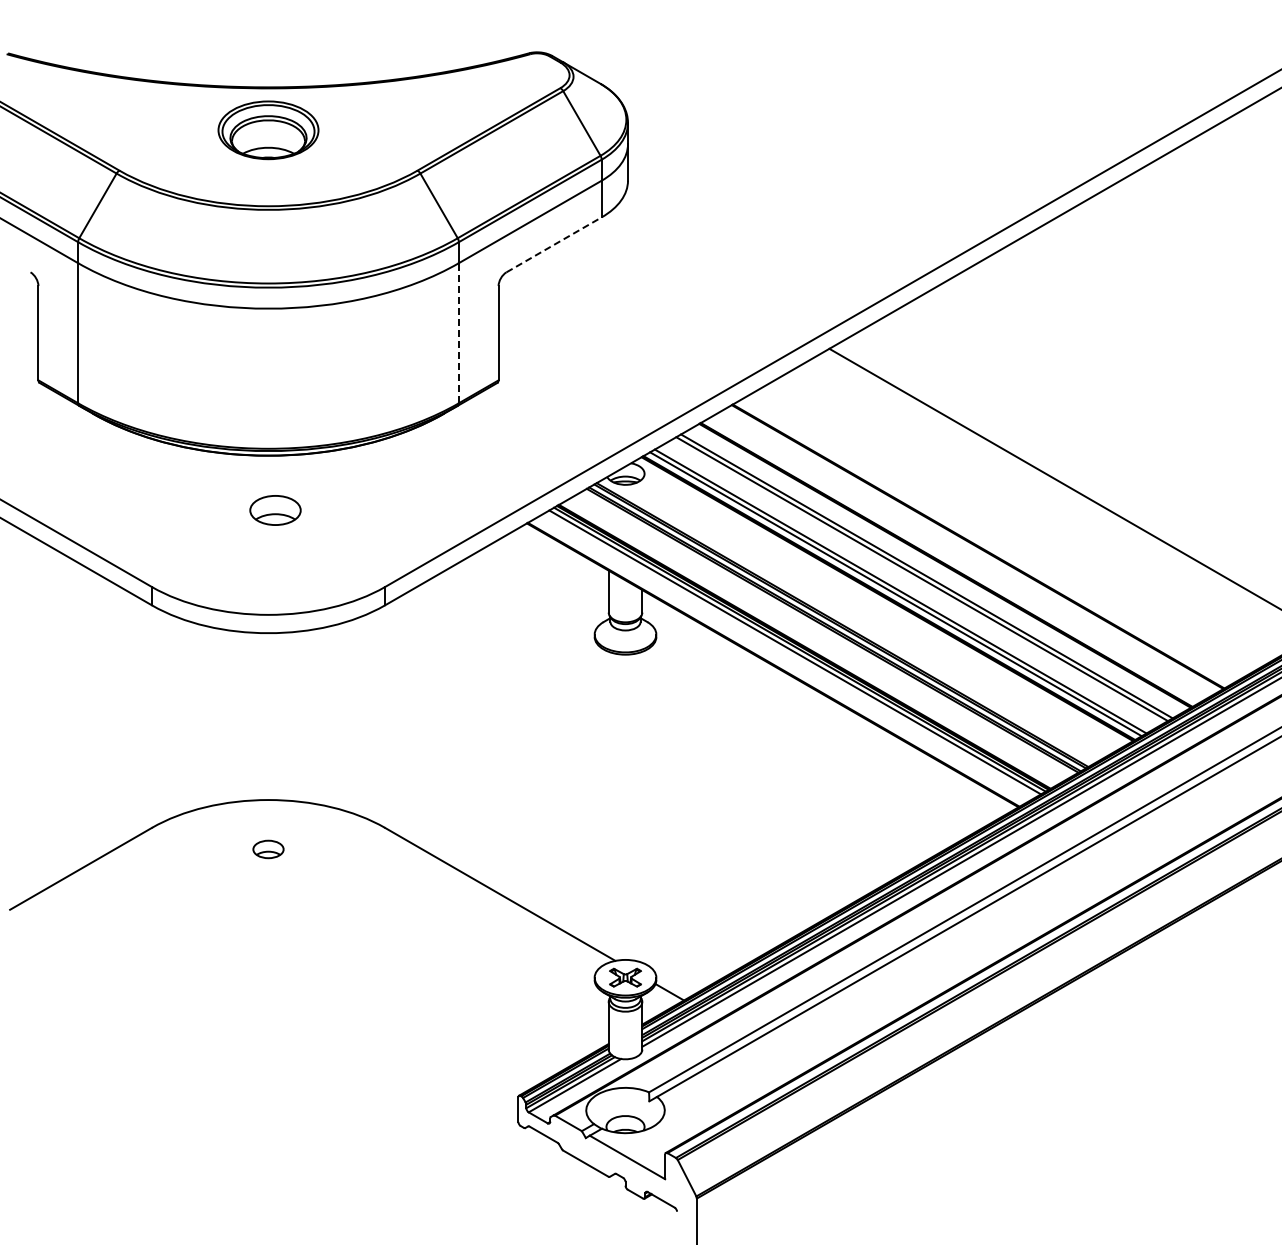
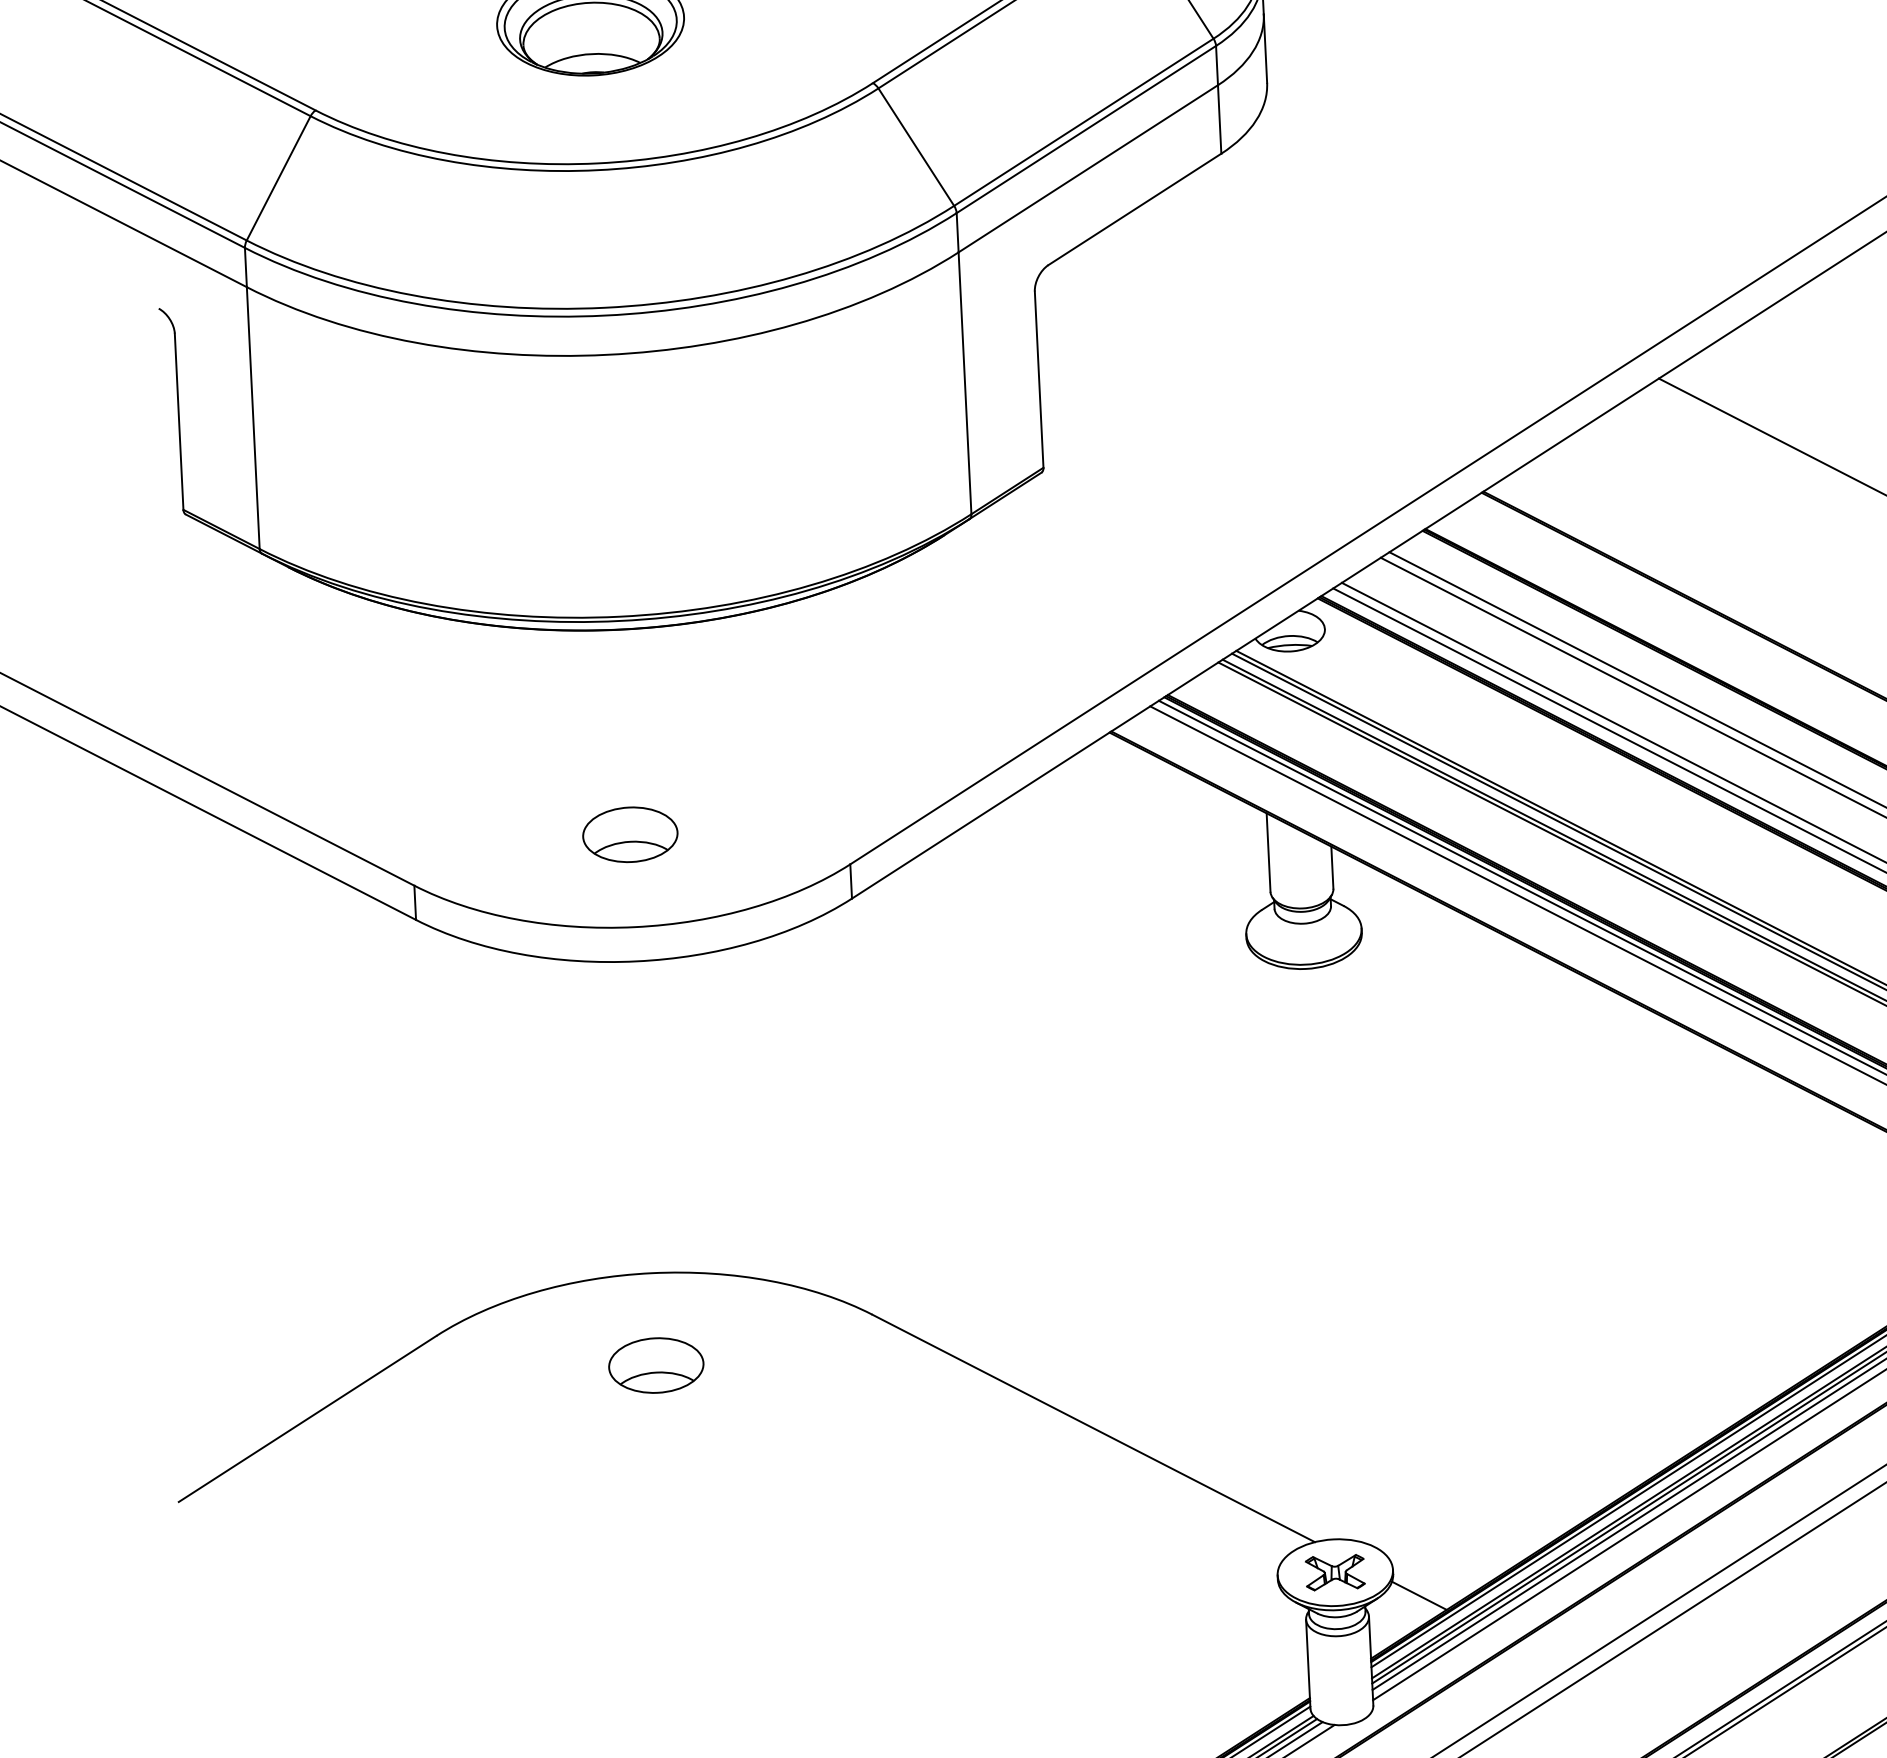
line: (554, 244) -> (1135, 208), dashed -> solid
line: (458, 332) -> (964, 381), dashed -> solid
part: (275, 510) -> (630, 834), moved
part: (268, 849) -> (656, 1365), size x1.67

